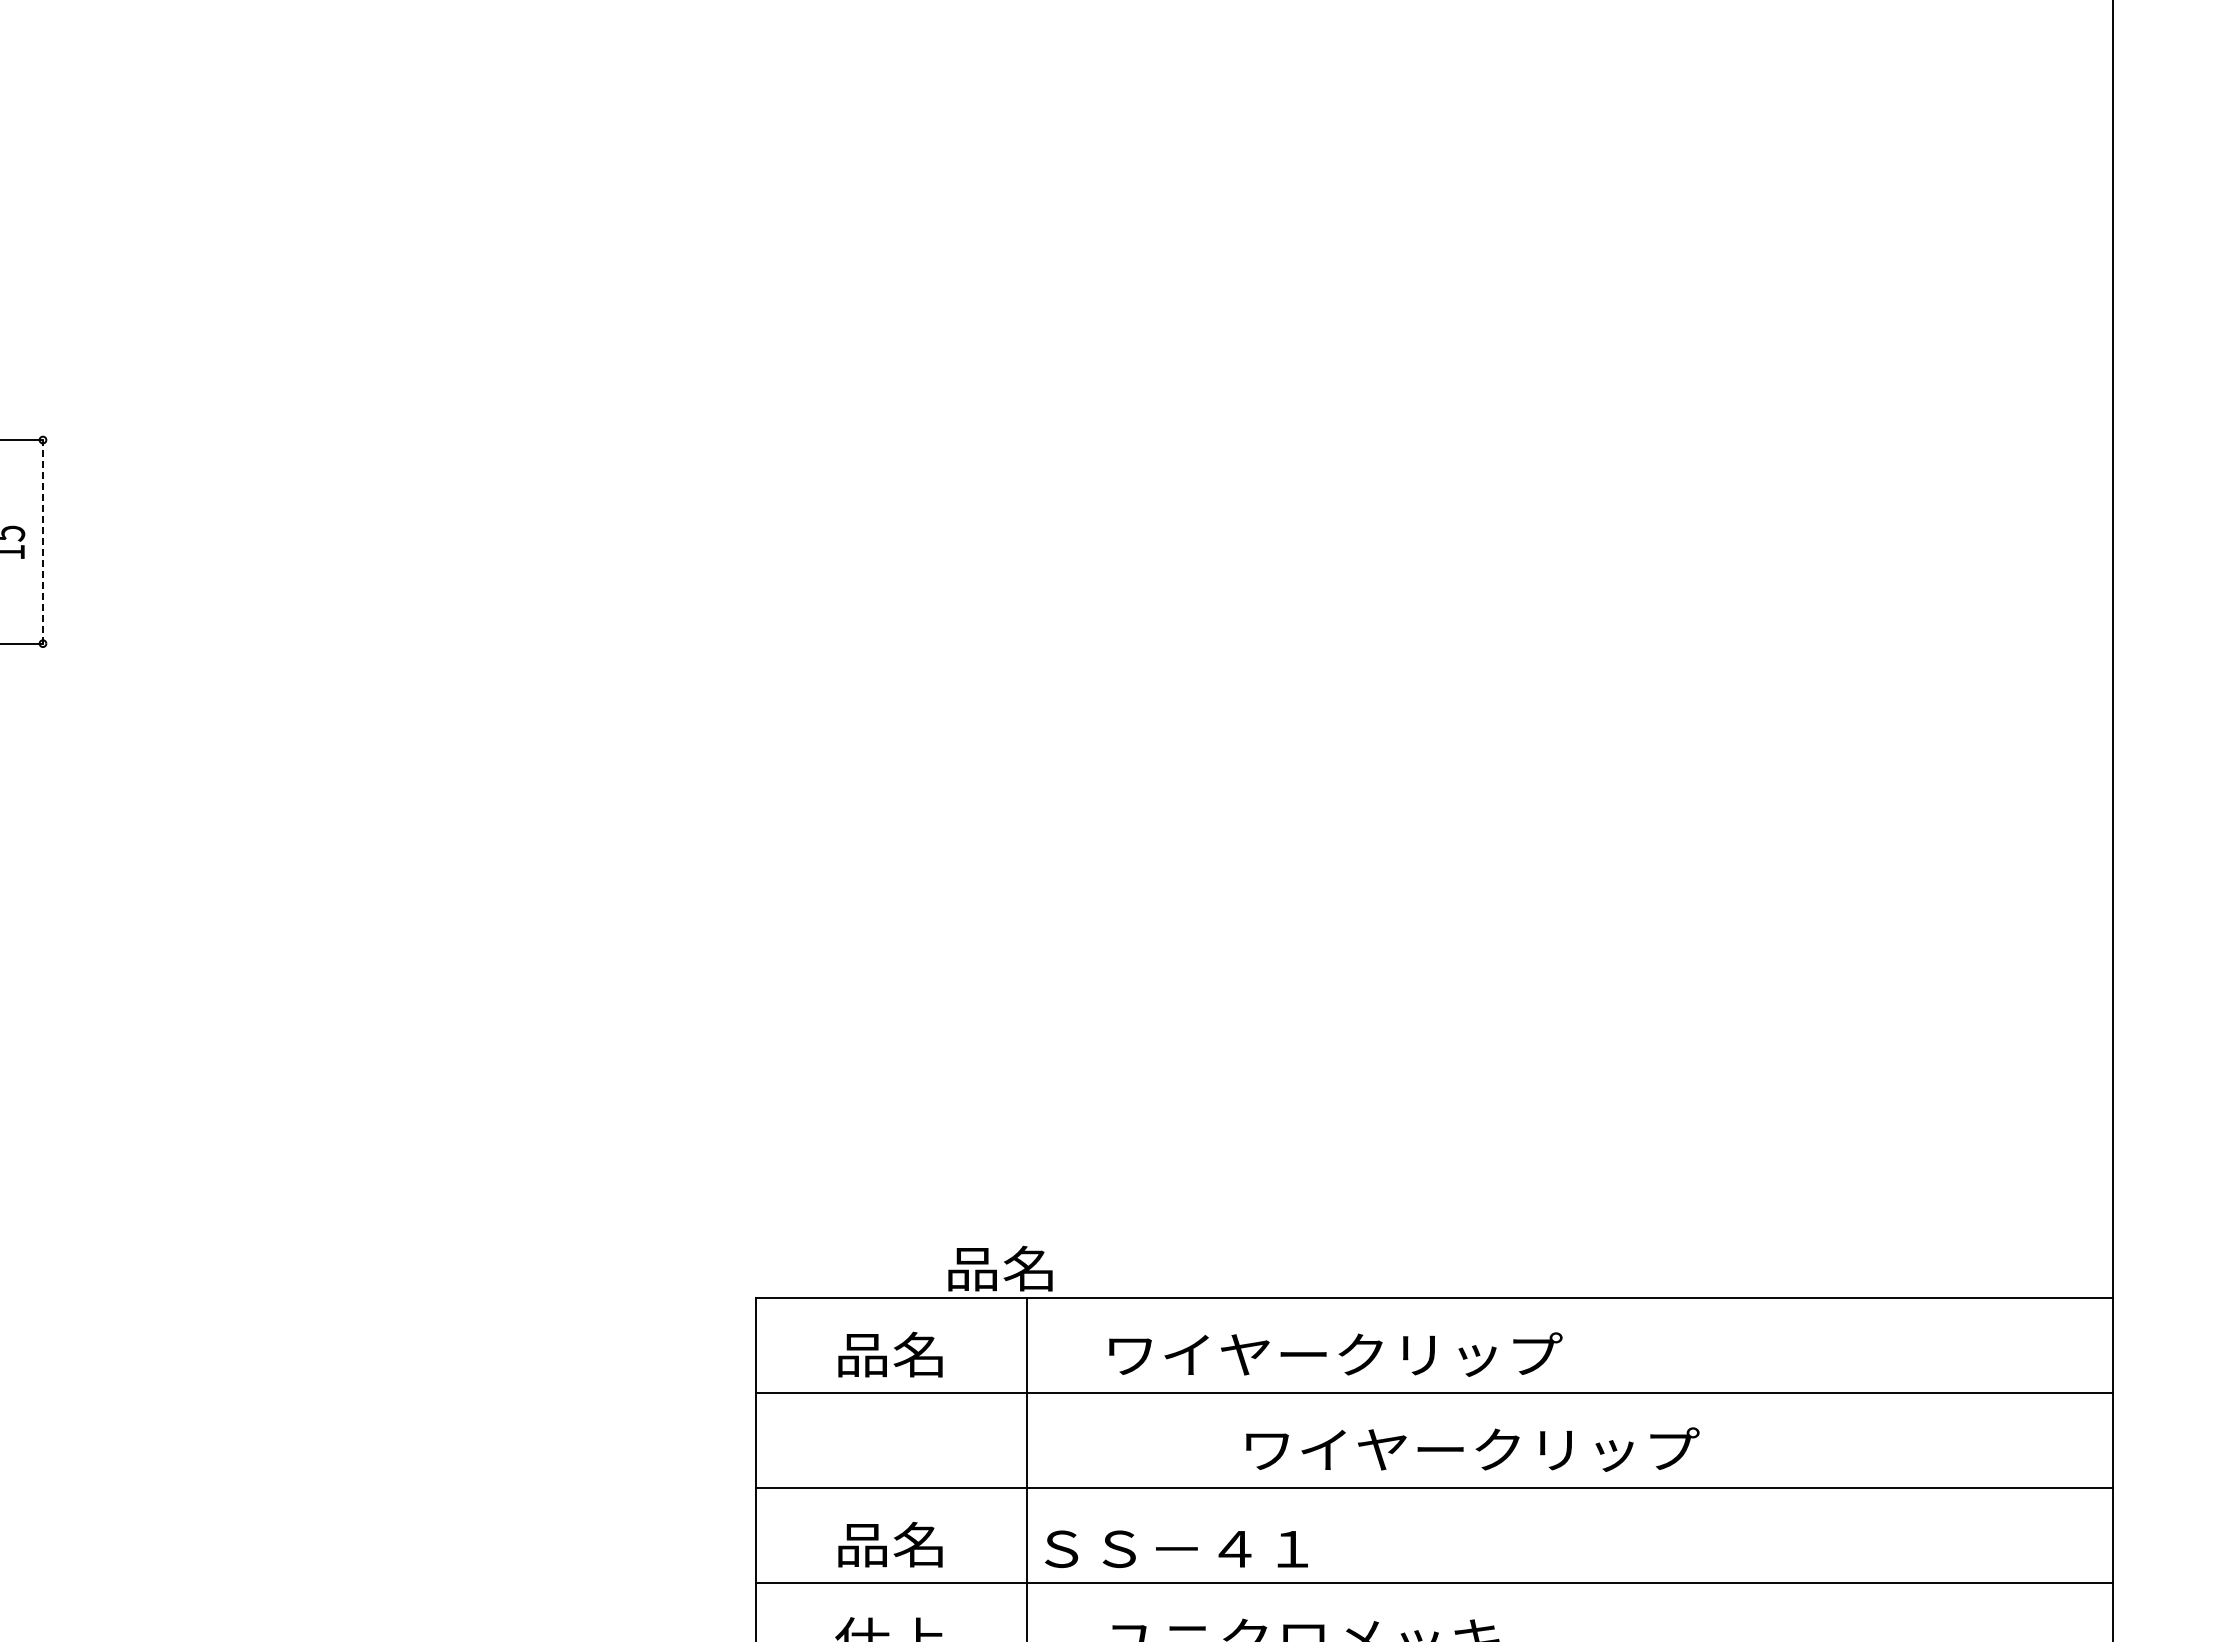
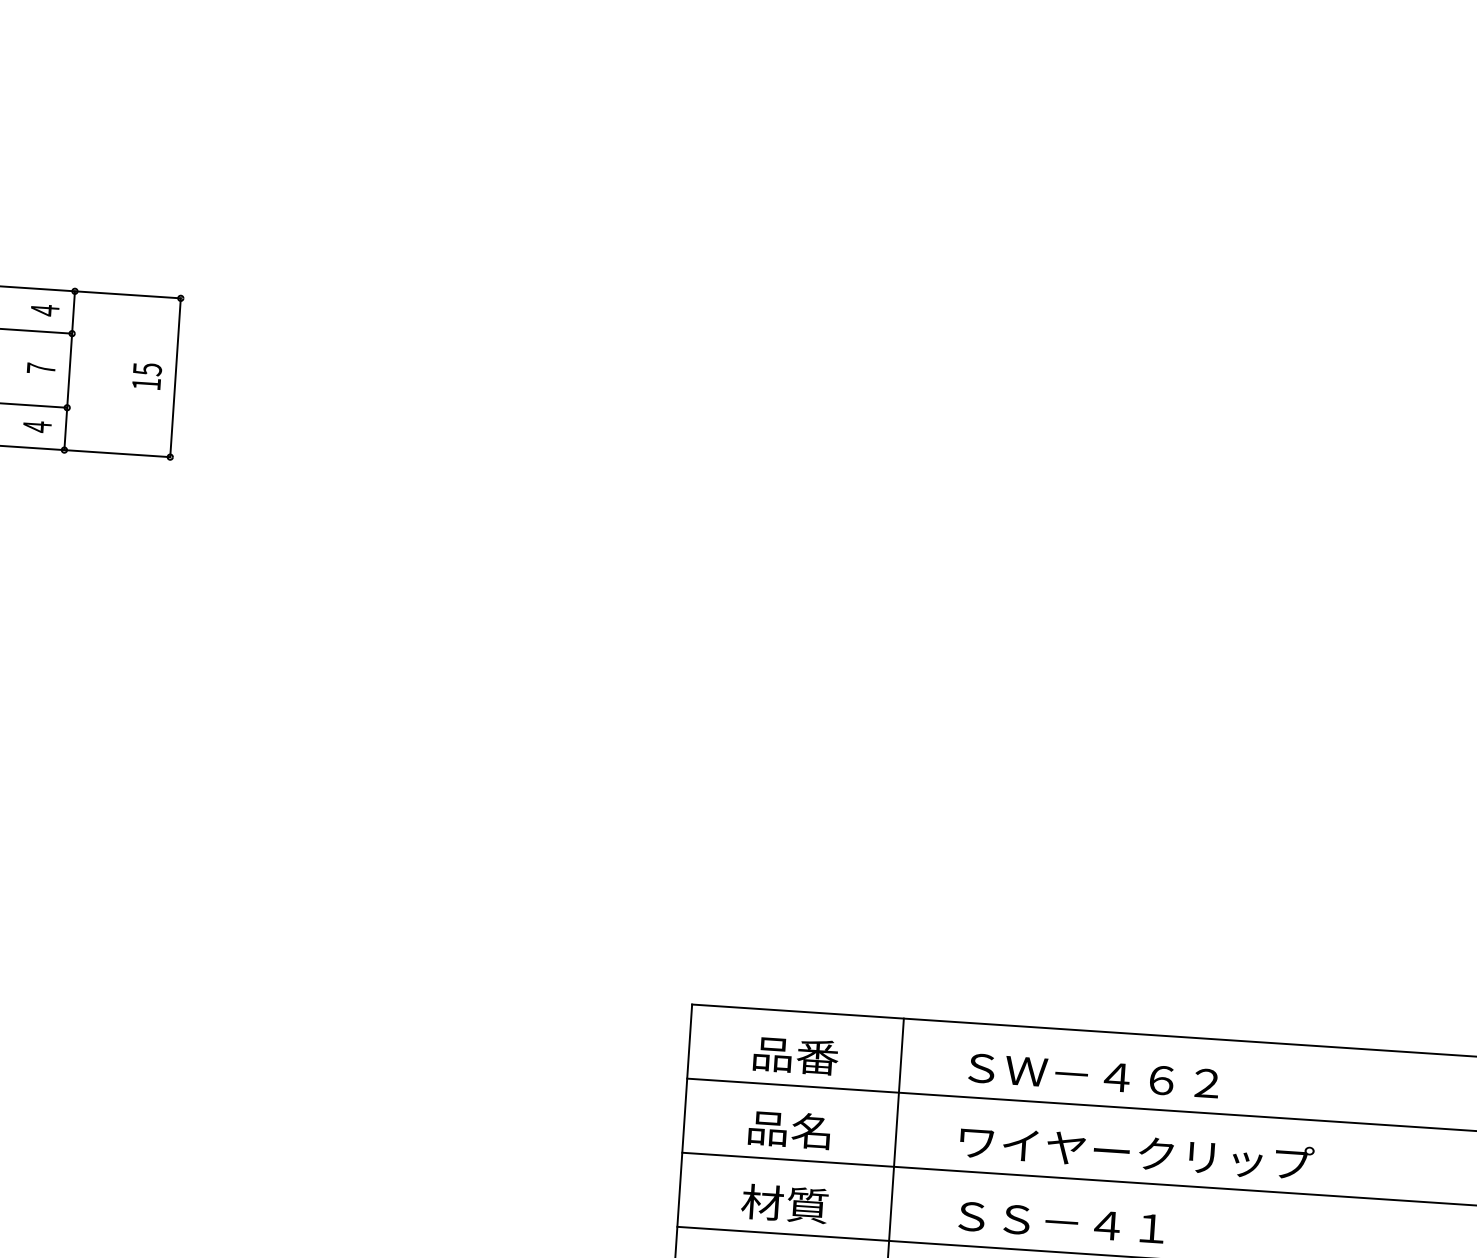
line: (42, 541) -> (175, 377), dashed -> solid
text: (1000, 1268) -> (789, 1129), moved
text: (919, 1354) -> (817, 1056), 品名 -> 品番
text: (1335, 1354) -> (1141, 1078), ワイヤークリップ -> ＳＷ－４６２
text: (1472, 1449) -> (1136, 1152), moved
text: (890, 1544) -> (784, 1203), 品名 -> 材質
text: (1176, 1548) -> (1061, 1222), moved

